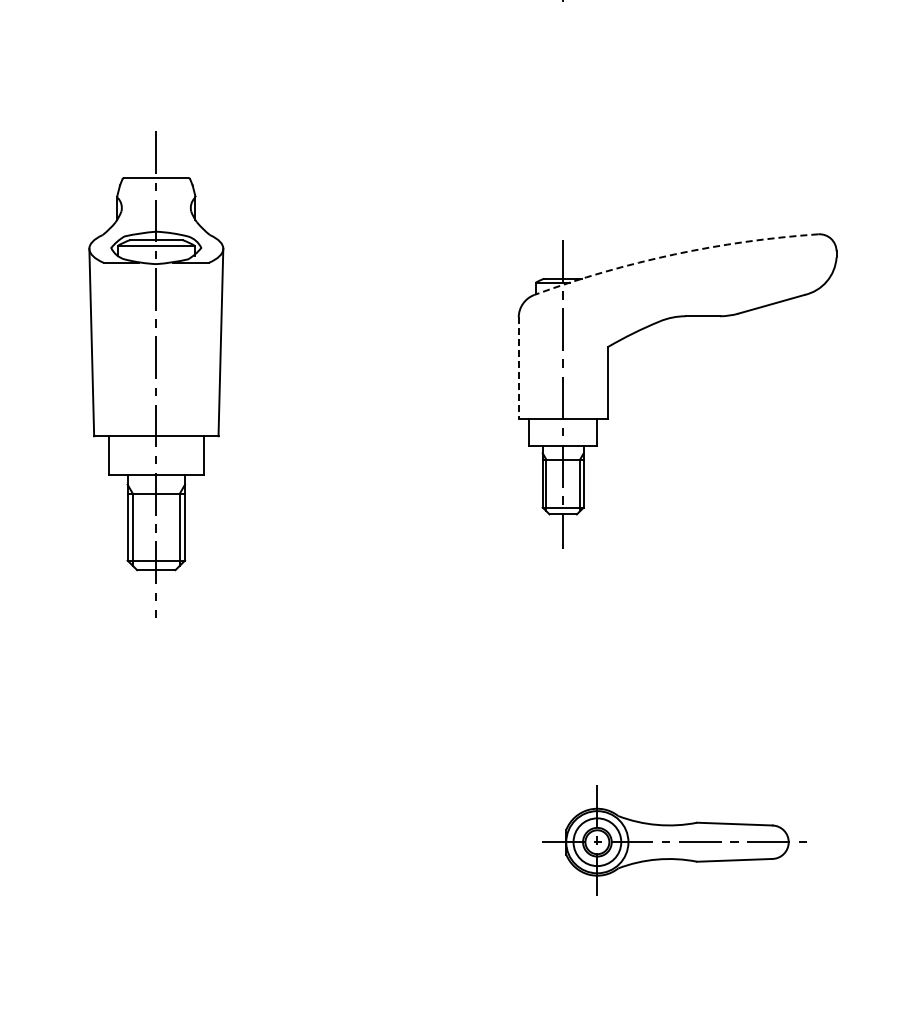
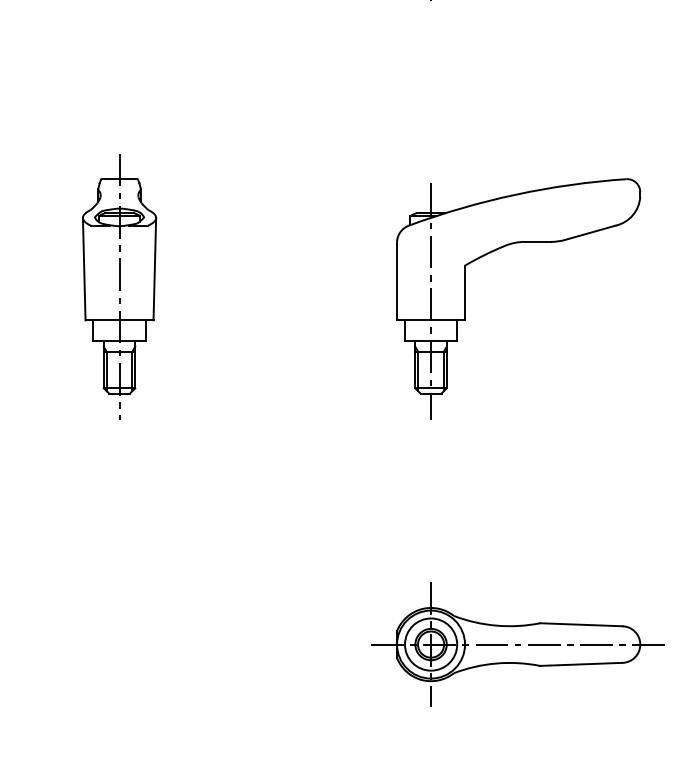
arc: (674, 254) -> (516, 194), dashed -> solid
line: (518, 368) -> (396, 281), dashed -> solid
part: (155, 374) -> (118, 286), size x0.71
part: (676, 841) -> (517, 643), size x1.43

